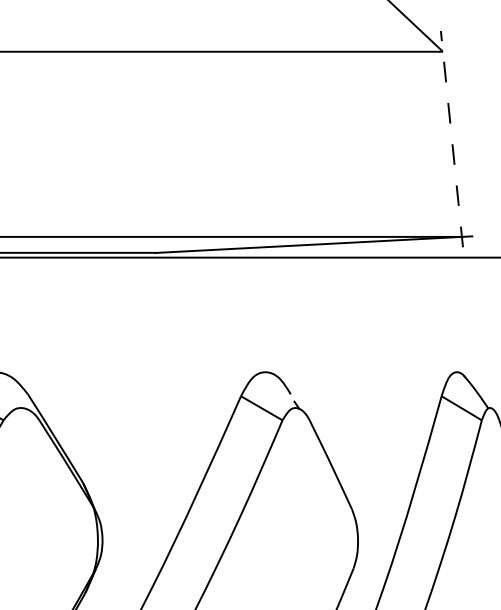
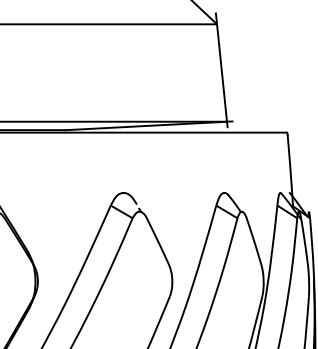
line: (451, 137) -> (221, 69), dashed -> solid

